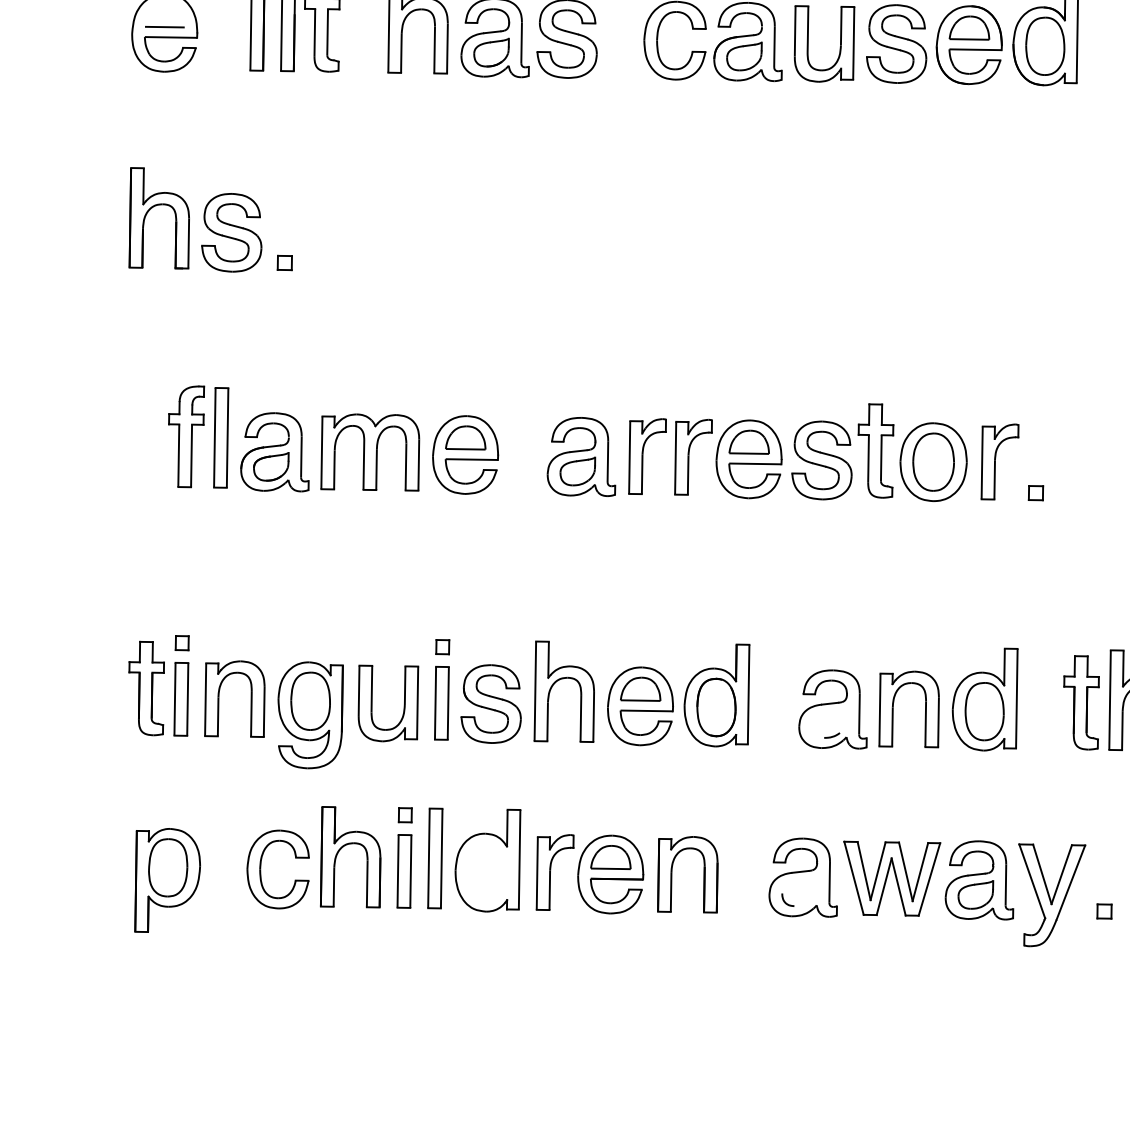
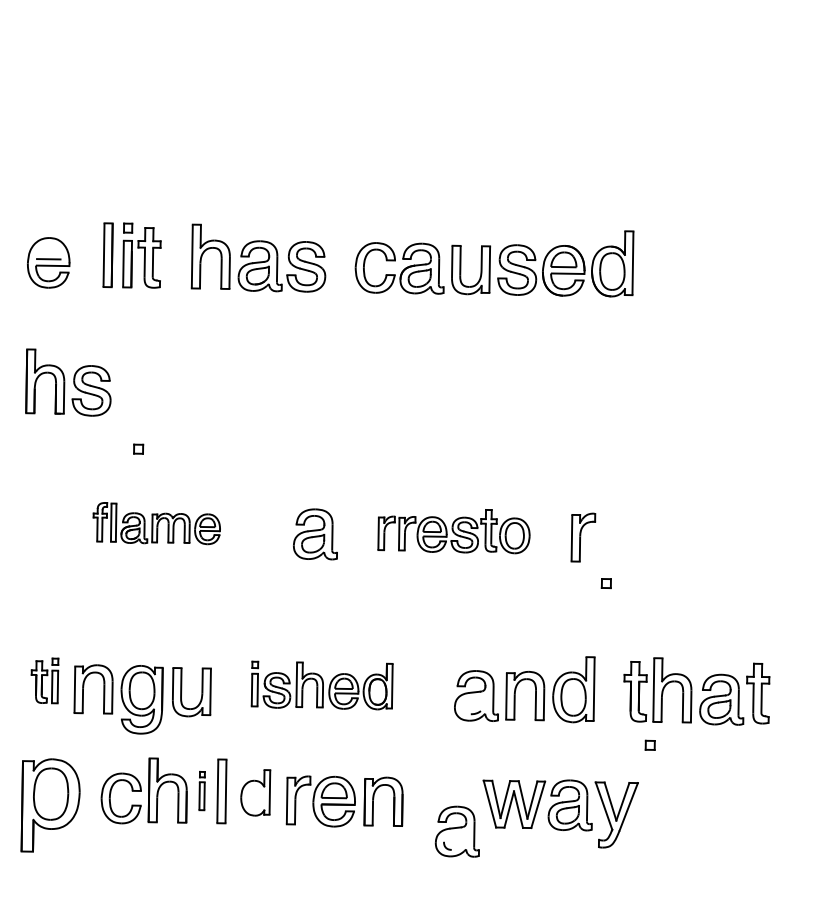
part: (284, 261) -> (138, 448), moved
part: (333, 439) -> (156, 523), size x0.6
part: (797, 452) -> (453, 531), size x0.7
part: (1034, 493) -> (605, 583), moved
part: (158, 685) -> (44, 680), size x0.7
part: (590, 693) -> (321, 685), size x0.7
part: (403, 857) -> (201, 790), size x0.6
part: (487, 860) -> (255, 792), size x0.7
part: (801, 877) -> (456, 831), moved
part: (167, 880) -> (50, 805), size x1.4
part: (1103, 910) -> (649, 744), moved

